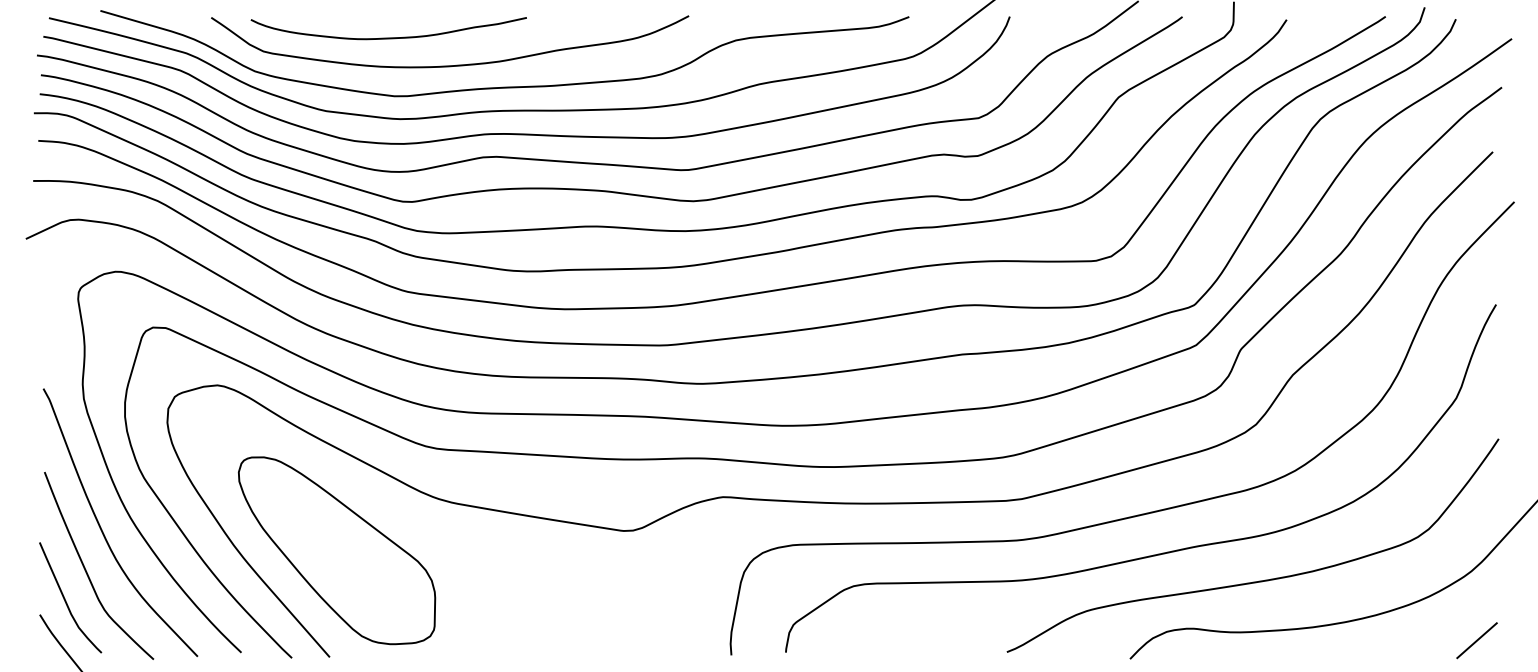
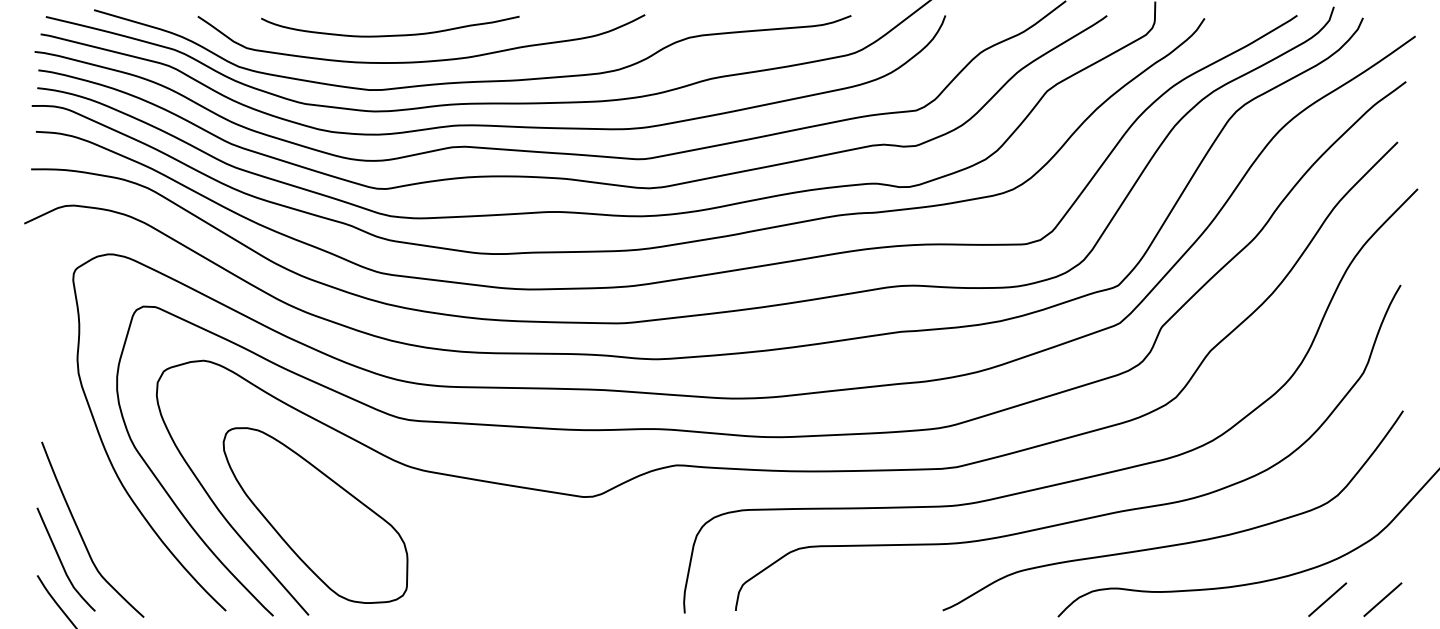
curve: (388, 37) -> (389, 35), moved
curve: (103, 531) -> (96, 497), removed
line: (1417, 640) -> (1327, 599), added

